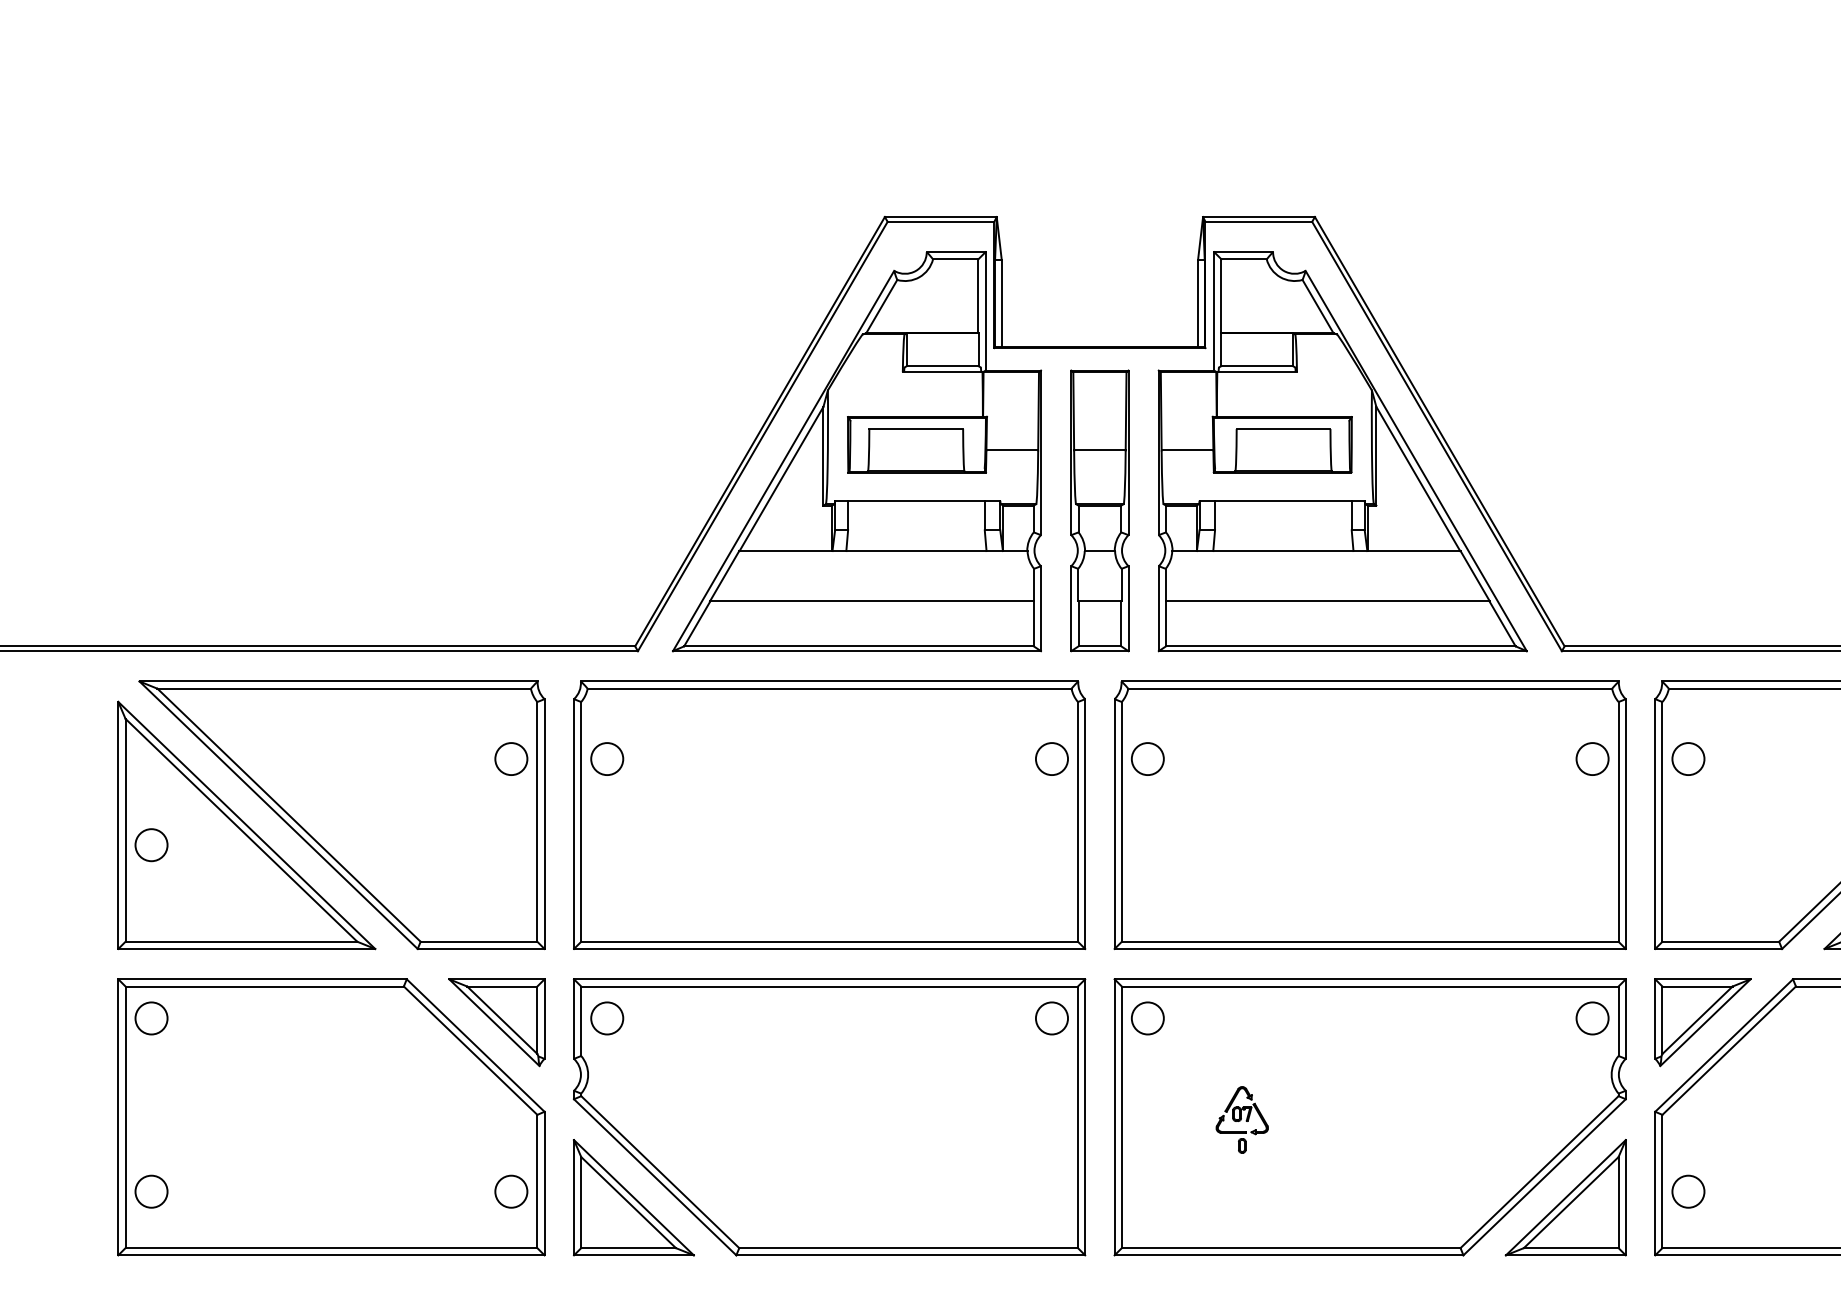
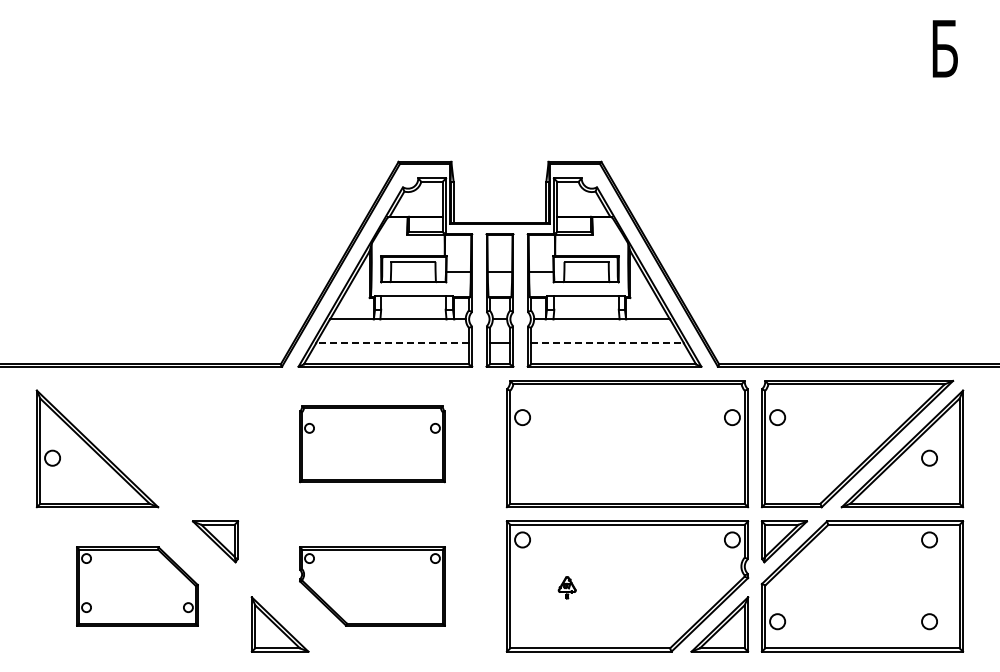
line: (872, 601) -> (392, 343), solid -> dashed
line: (1327, 601) -> (607, 343), solid -> dashed
part: (342, 813) -> (142, 443), removed
part: (829, 816) -> (372, 444), size x0.6
part: (331, 1117) -> (137, 586), size x0.6
part: (829, 1117) -> (372, 586), size x0.6
part: (1243, 1119) -> (567, 587), size x0.7

